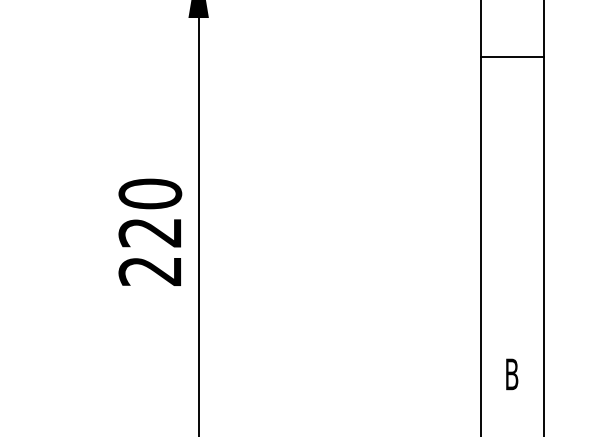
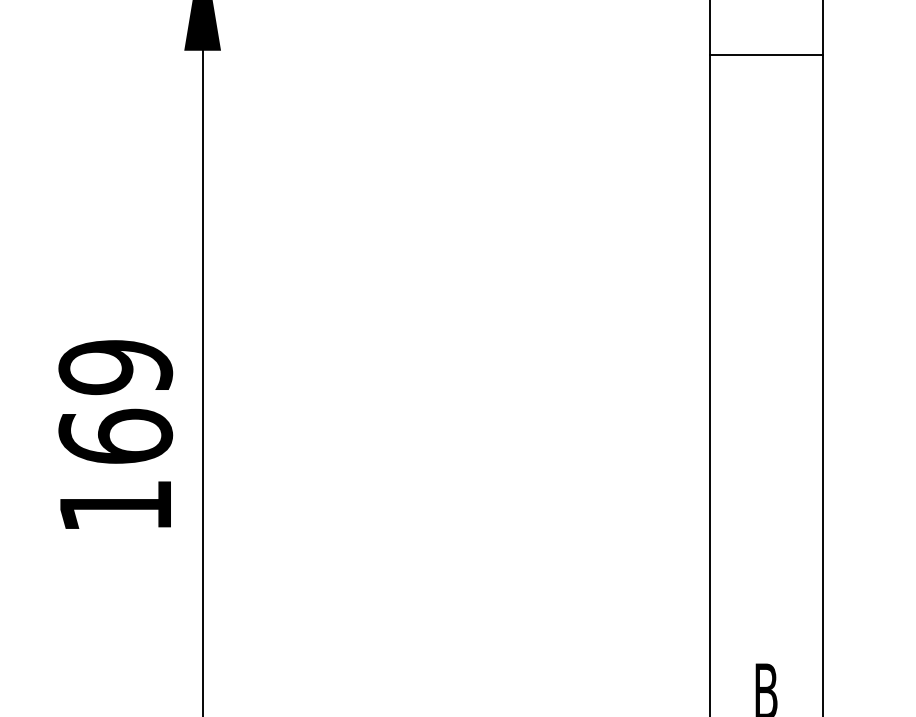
line: (511, 57) -> (765, 55), moved
text: (150, 231) -> (115, 434), 220 -> 169

